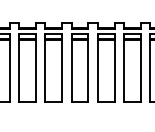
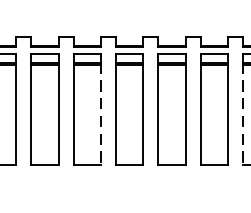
line: (62, 70) -> (101, 113), solid -> dashed
line: (150, 70) -> (243, 113), solid -> dashed

